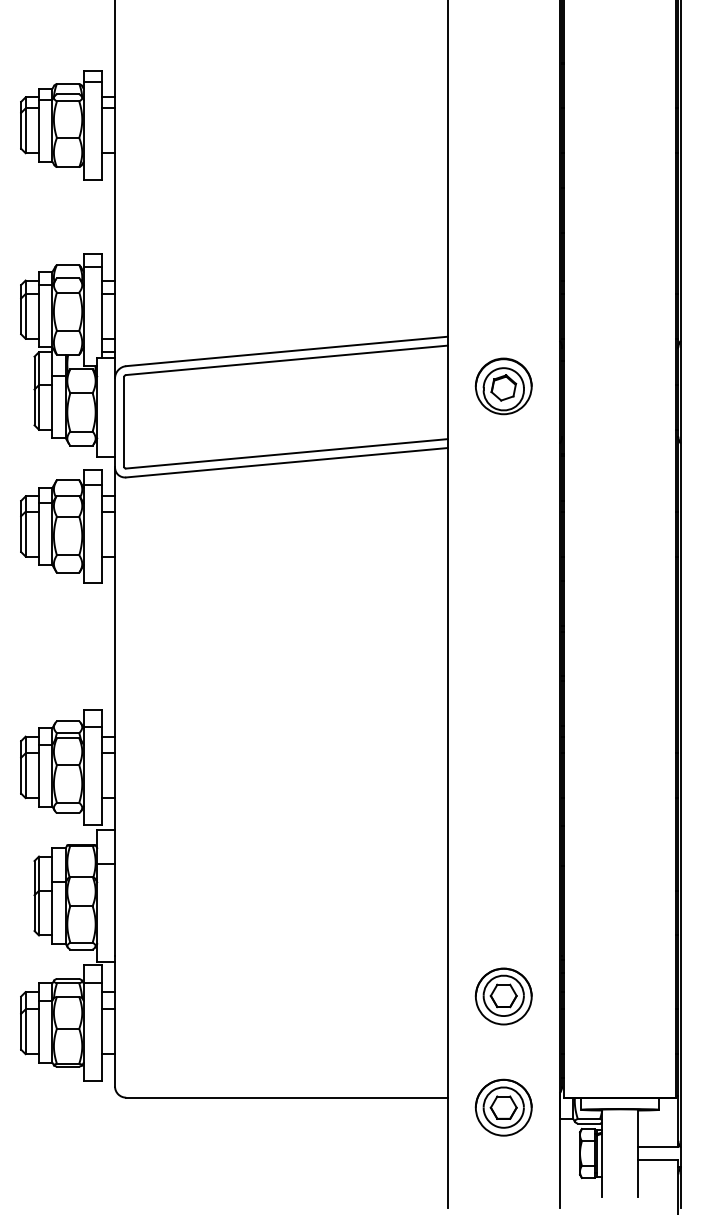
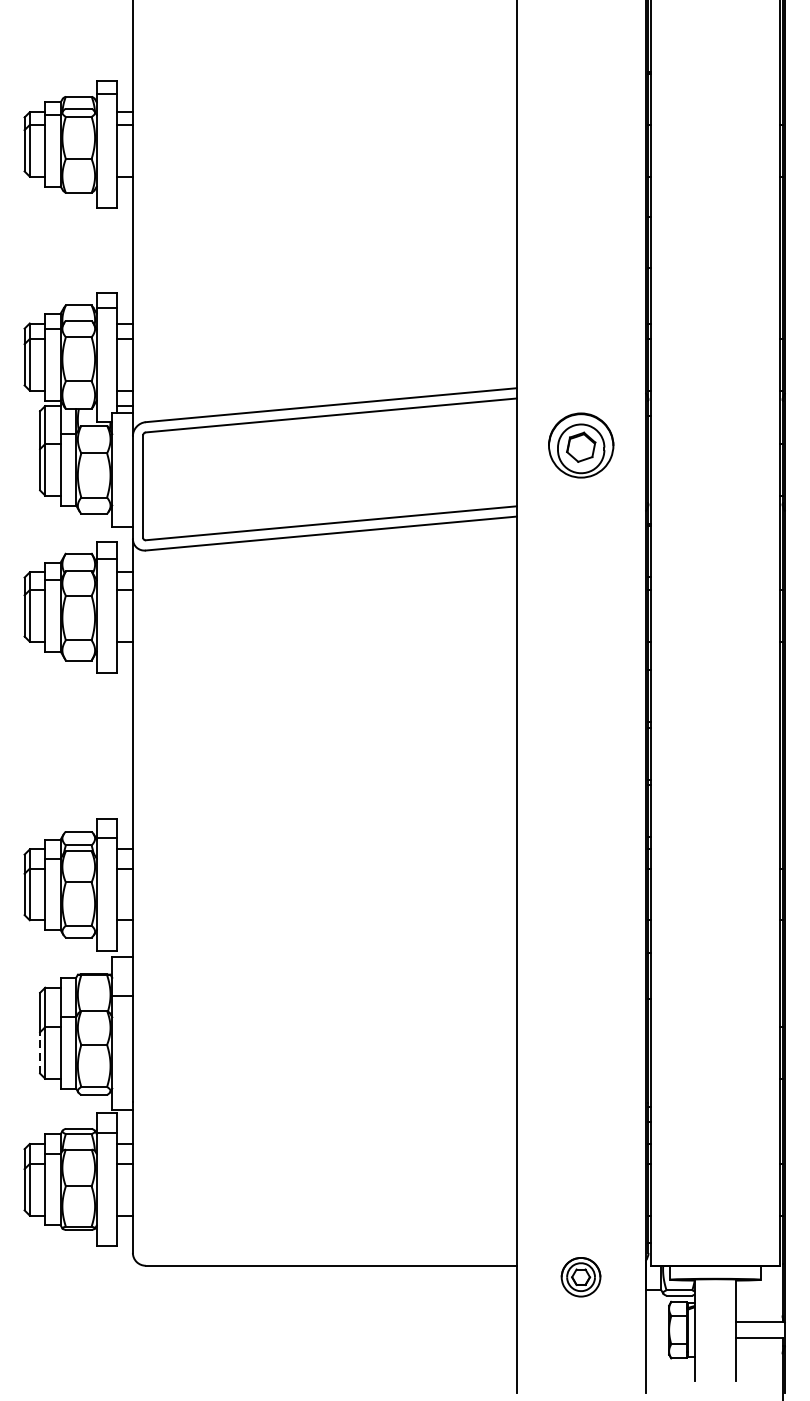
line: (34, 913) -> (40, 1053), solid -> dashed
part: (503, 996) -> (580, 1149), removed
part: (503, 1107) -> (580, 1277), size x0.6

